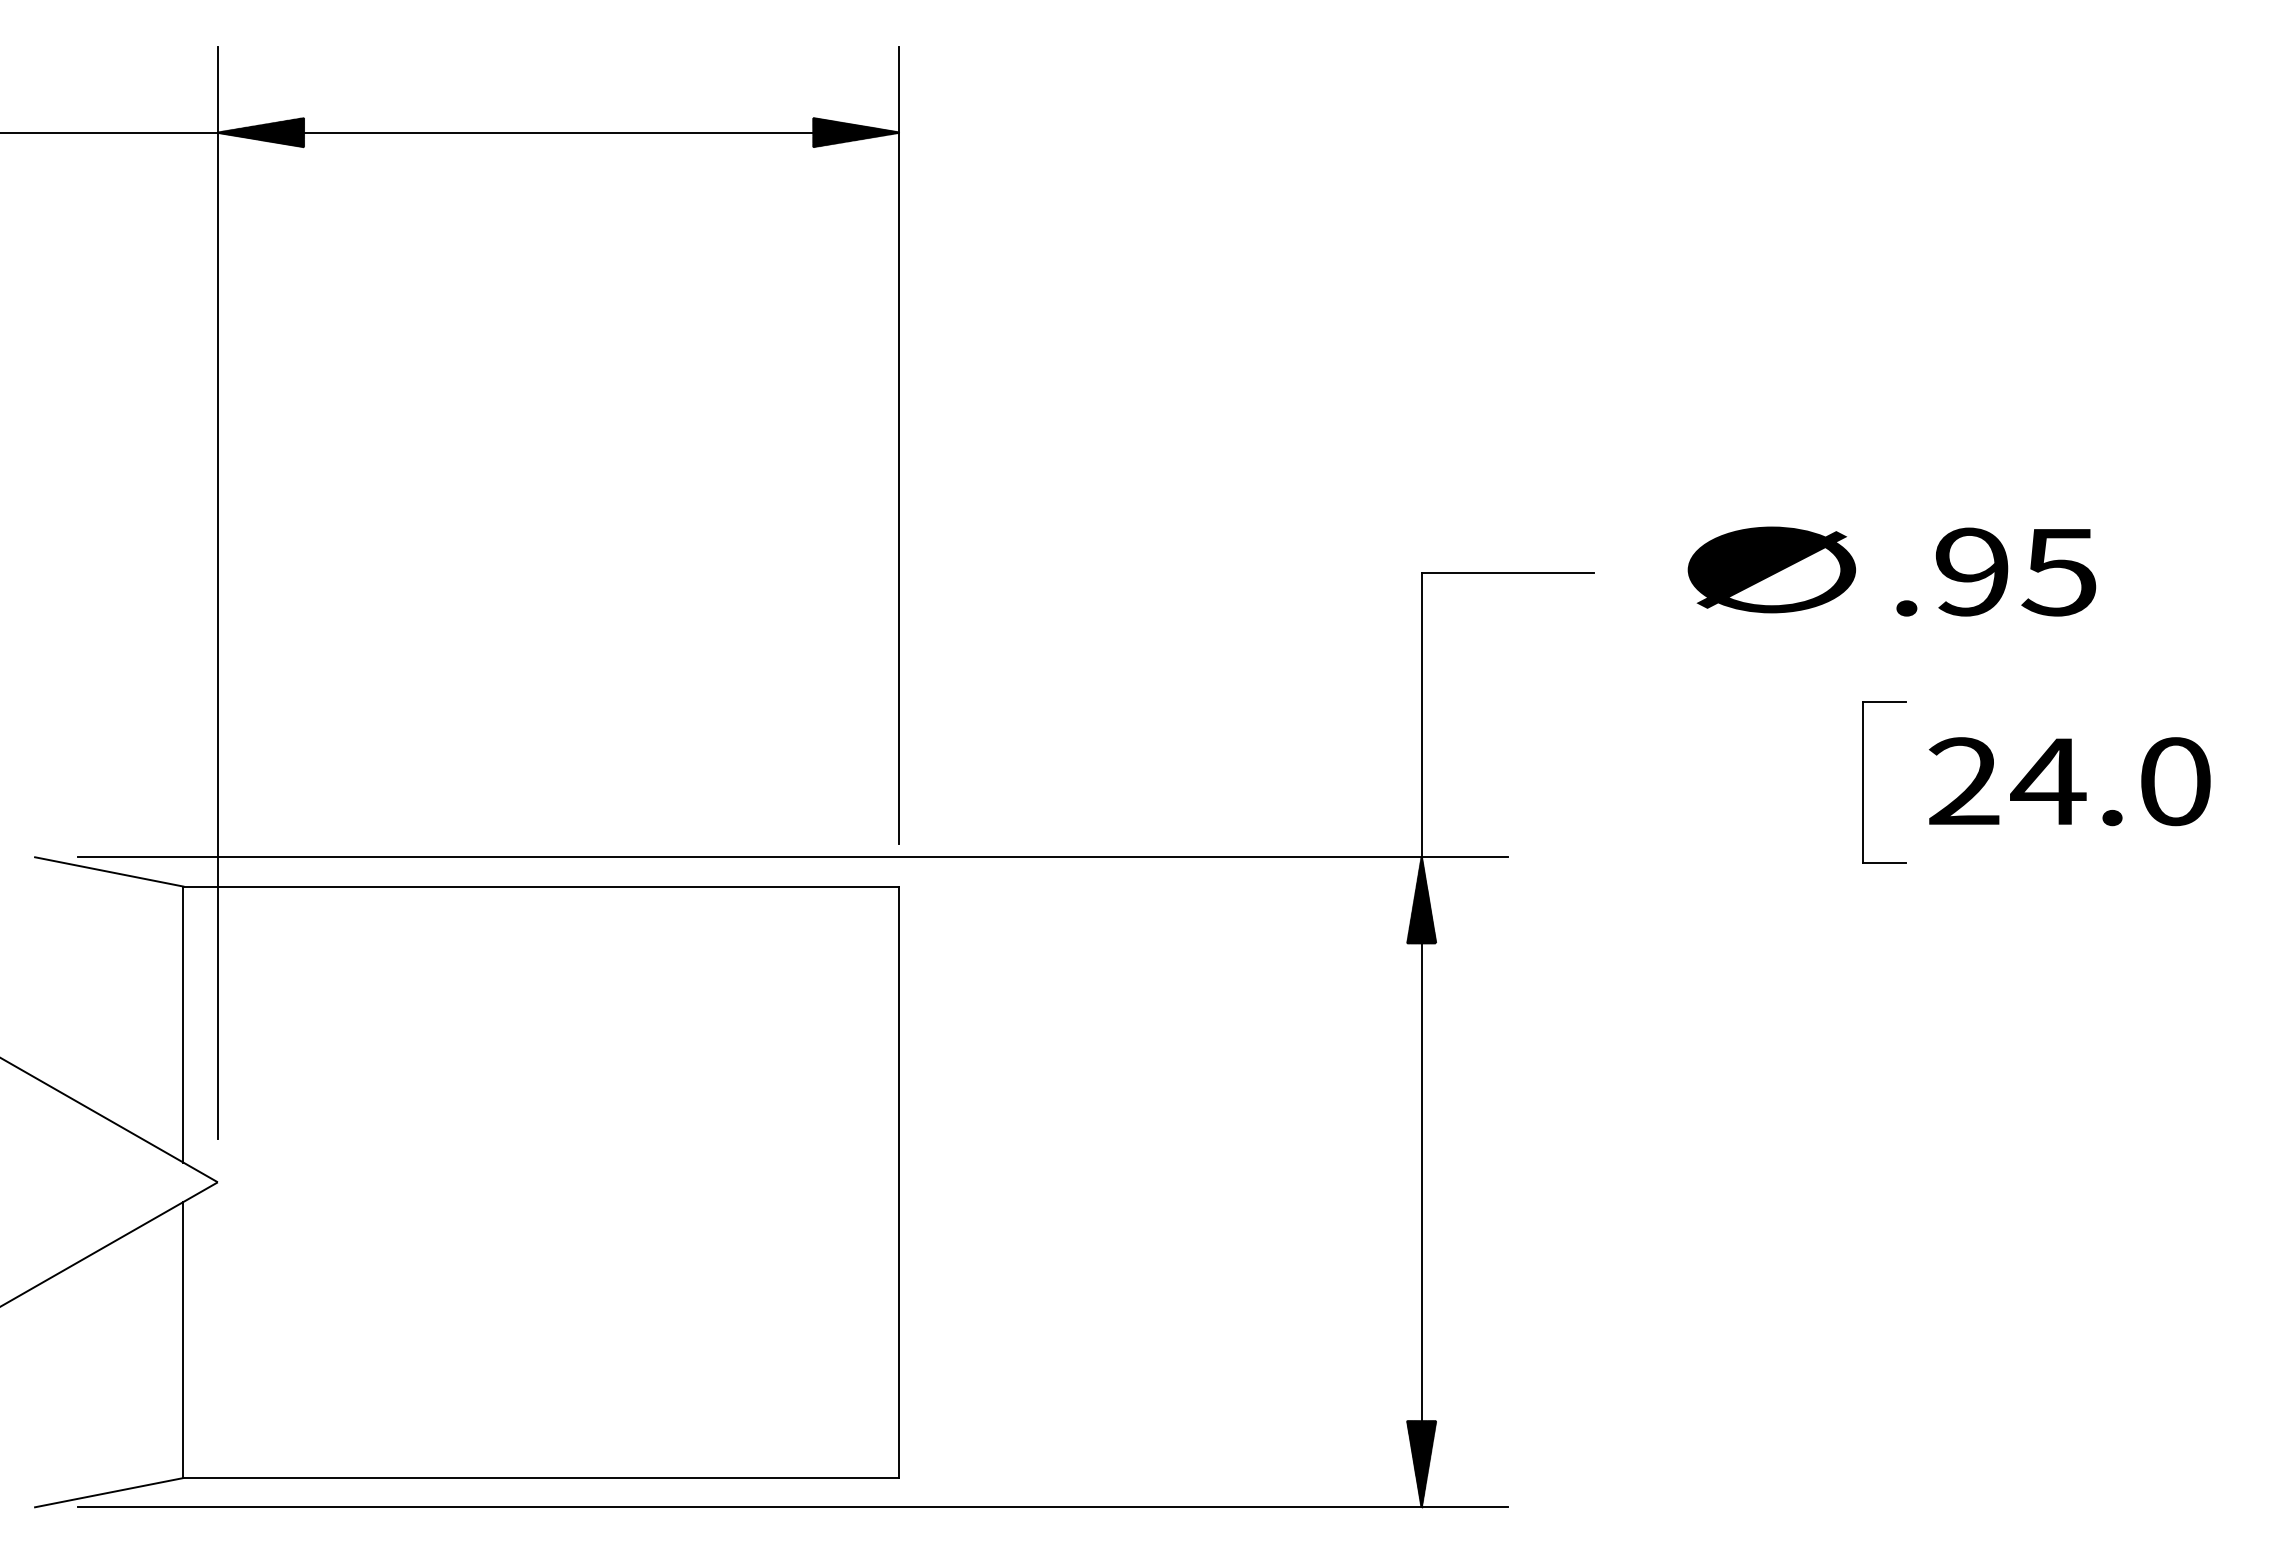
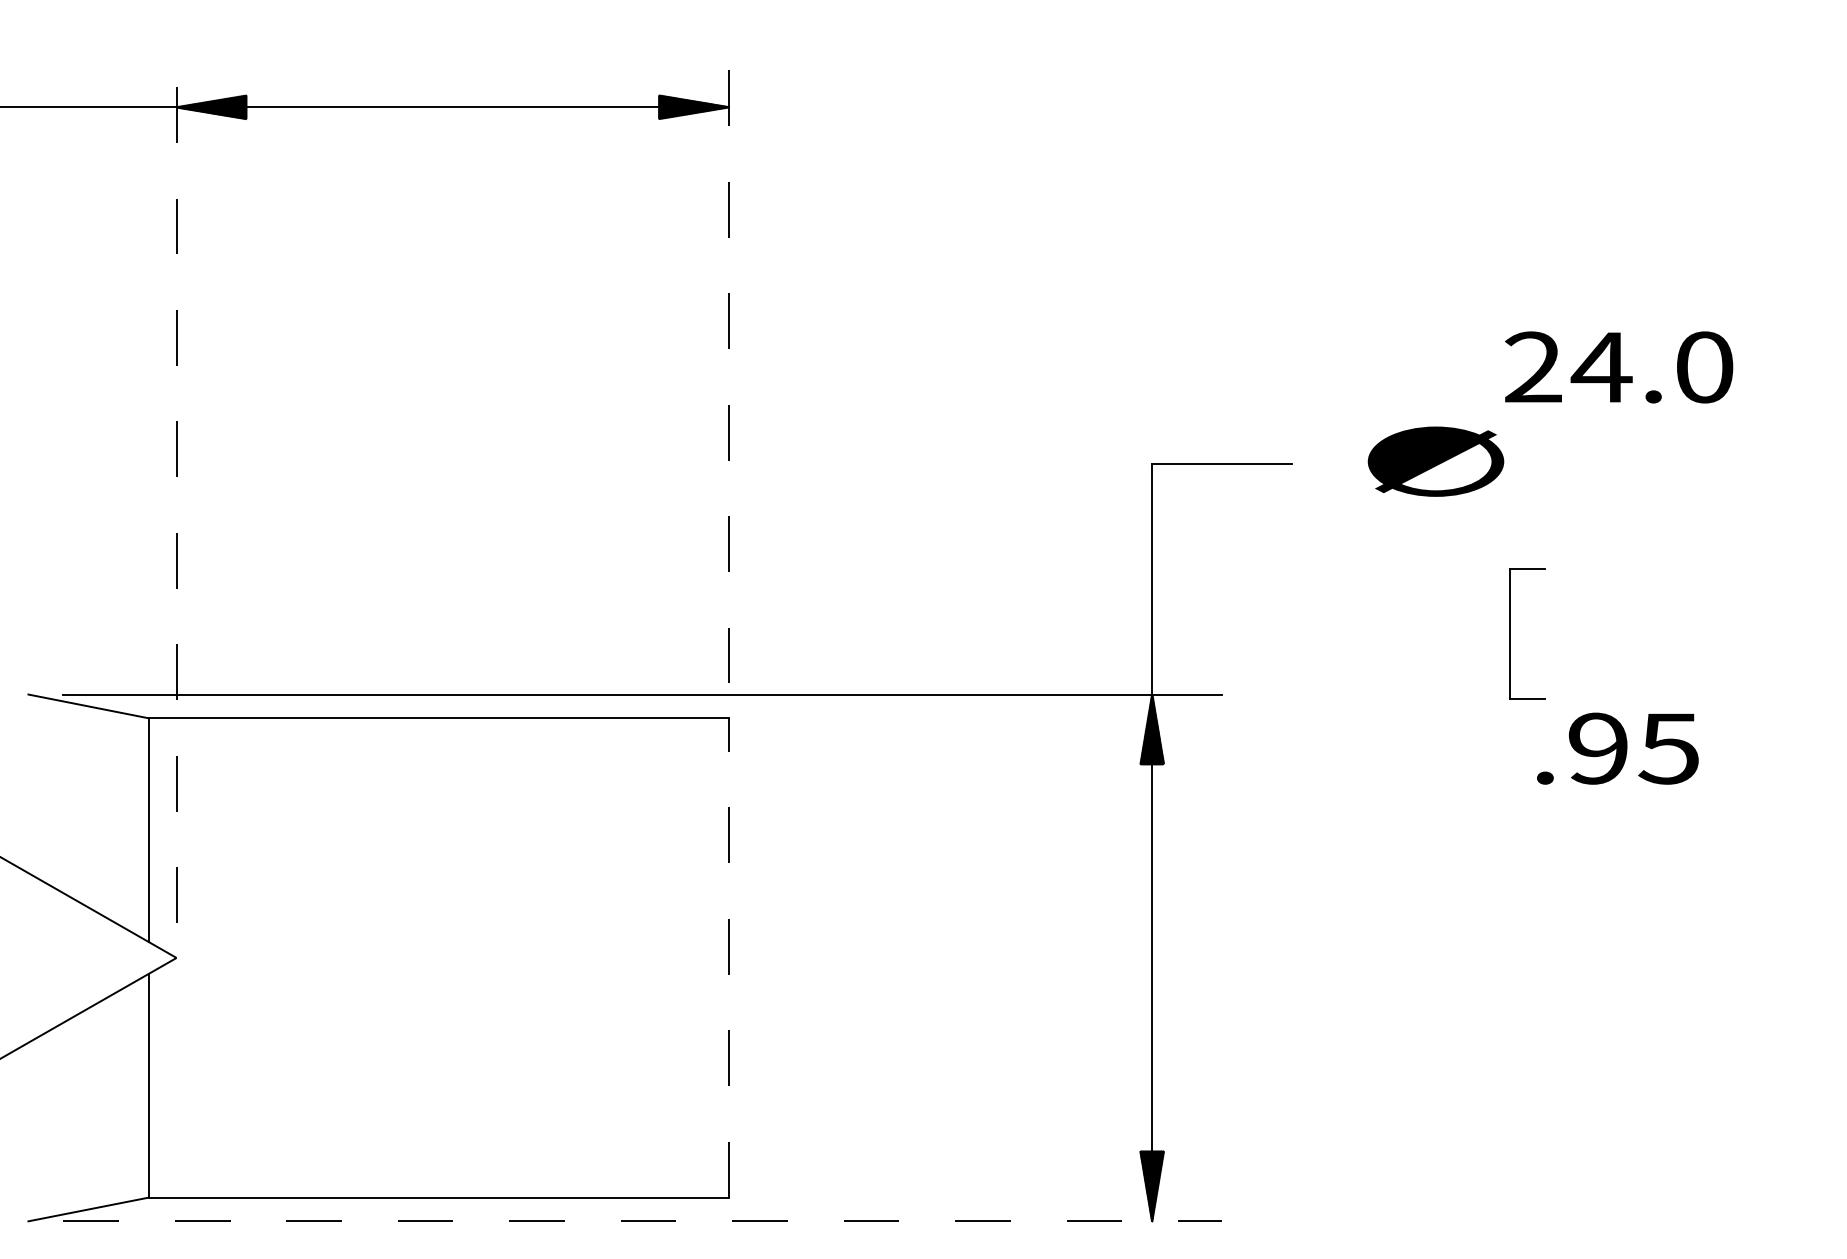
line: (899, 444) -> (729, 360), solid -> dashed
text: (1996, 571) -> (1618, 748), moved
line: (217, 592) -> (176, 479), solid -> dashed
text: (2069, 781) -> (1618, 367), moved
line: (899, 1182) -> (729, 958), solid -> dashed
line: (792, 1507) -> (642, 1221), solid -> dashed

